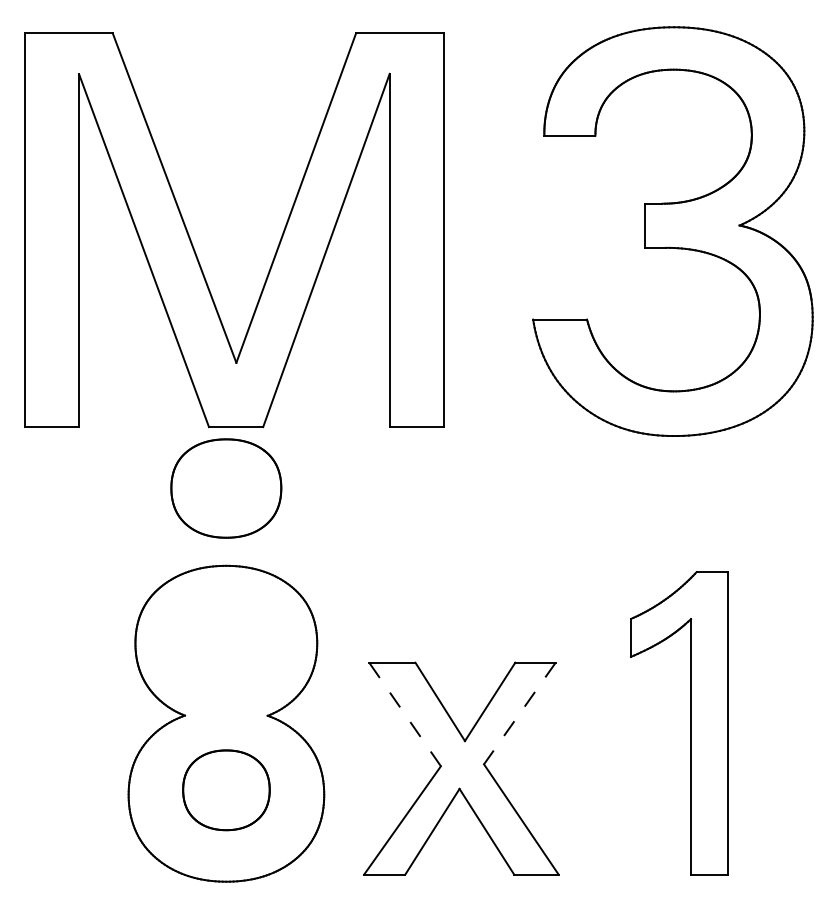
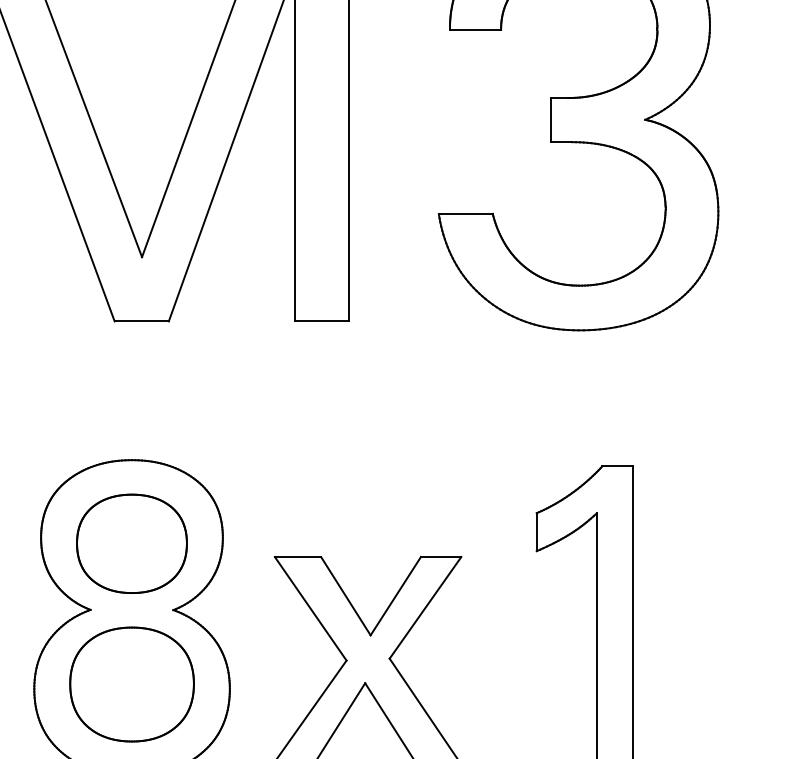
part: (226, 488) -> (132, 543), moved
line: (519, 713) -> (425, 607), dashed -> solid
line: (405, 714) -> (311, 608), dashed -> solid
part: (226, 790) -> (132, 684), size x1.43

